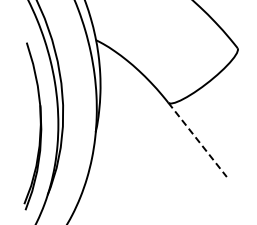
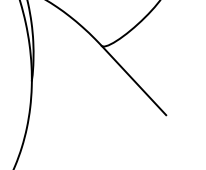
line: (197, 140) -> (133, 81), dashed -> solid

